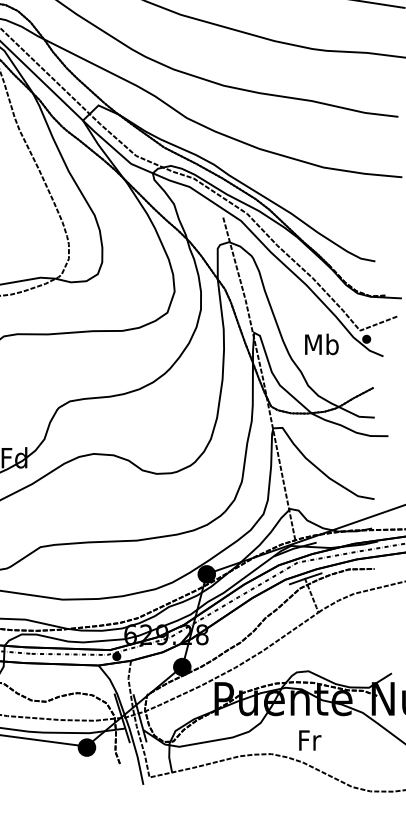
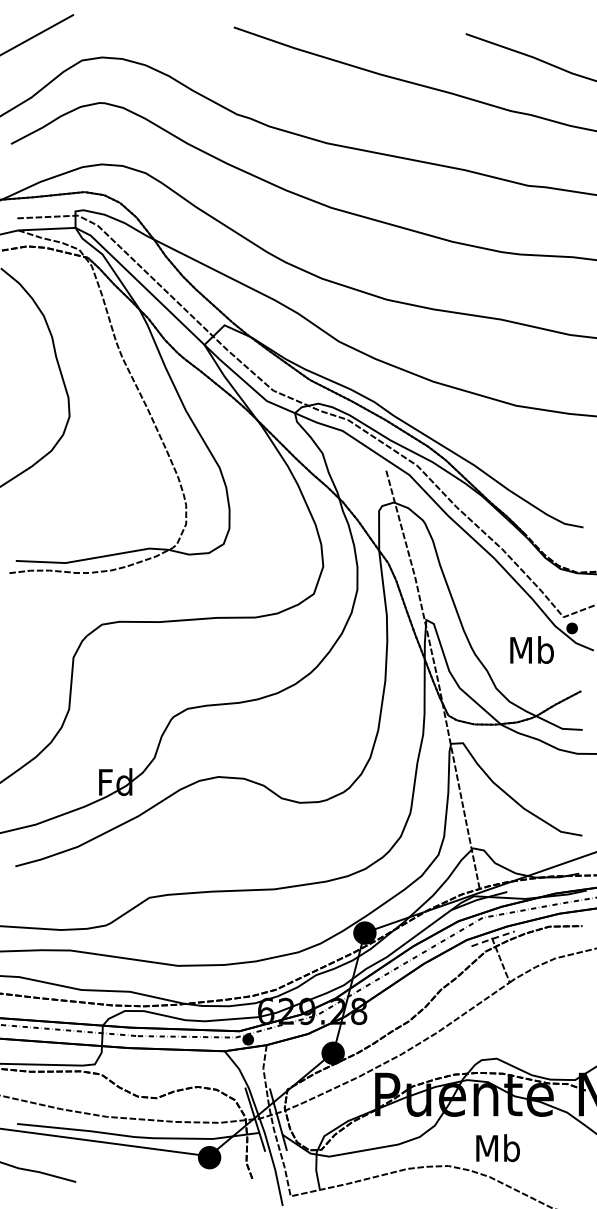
text: (321, 344) -> (531, 649), moved
line: (305, 578) -> (492, 938), solid -> dashed
text: (309, 740) -> (497, 1148), Fr -> Mb

